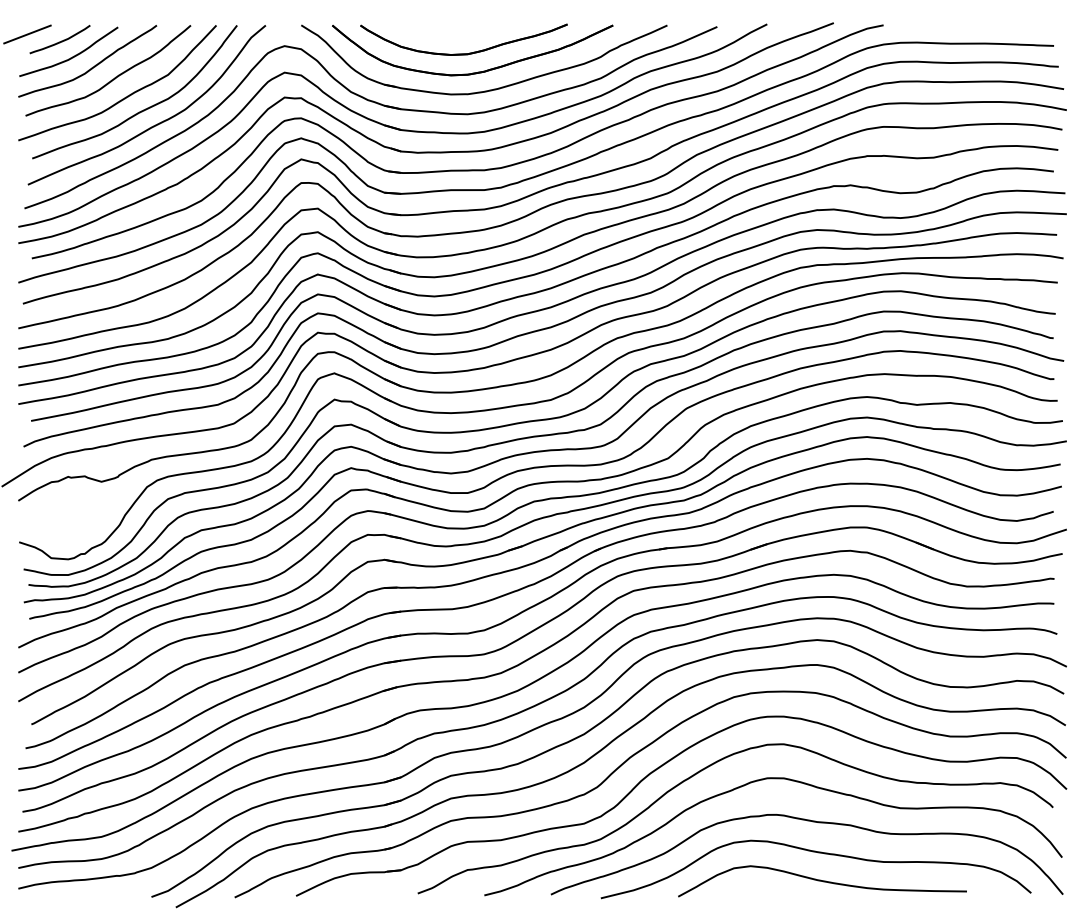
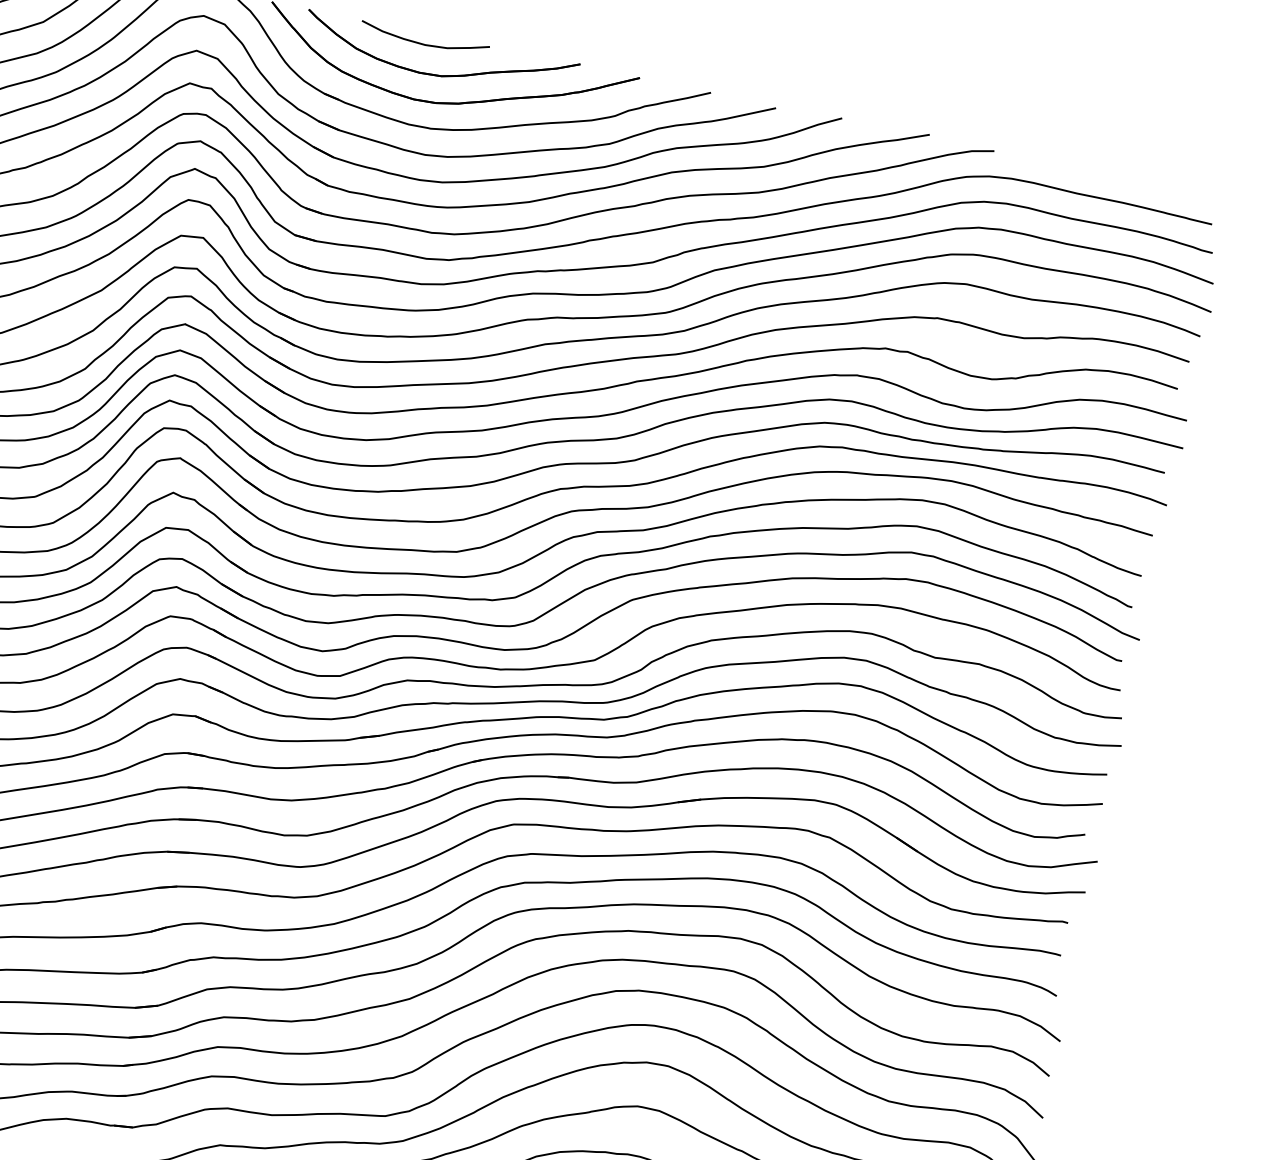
curve: (449, 32) -> (423, 42), added

